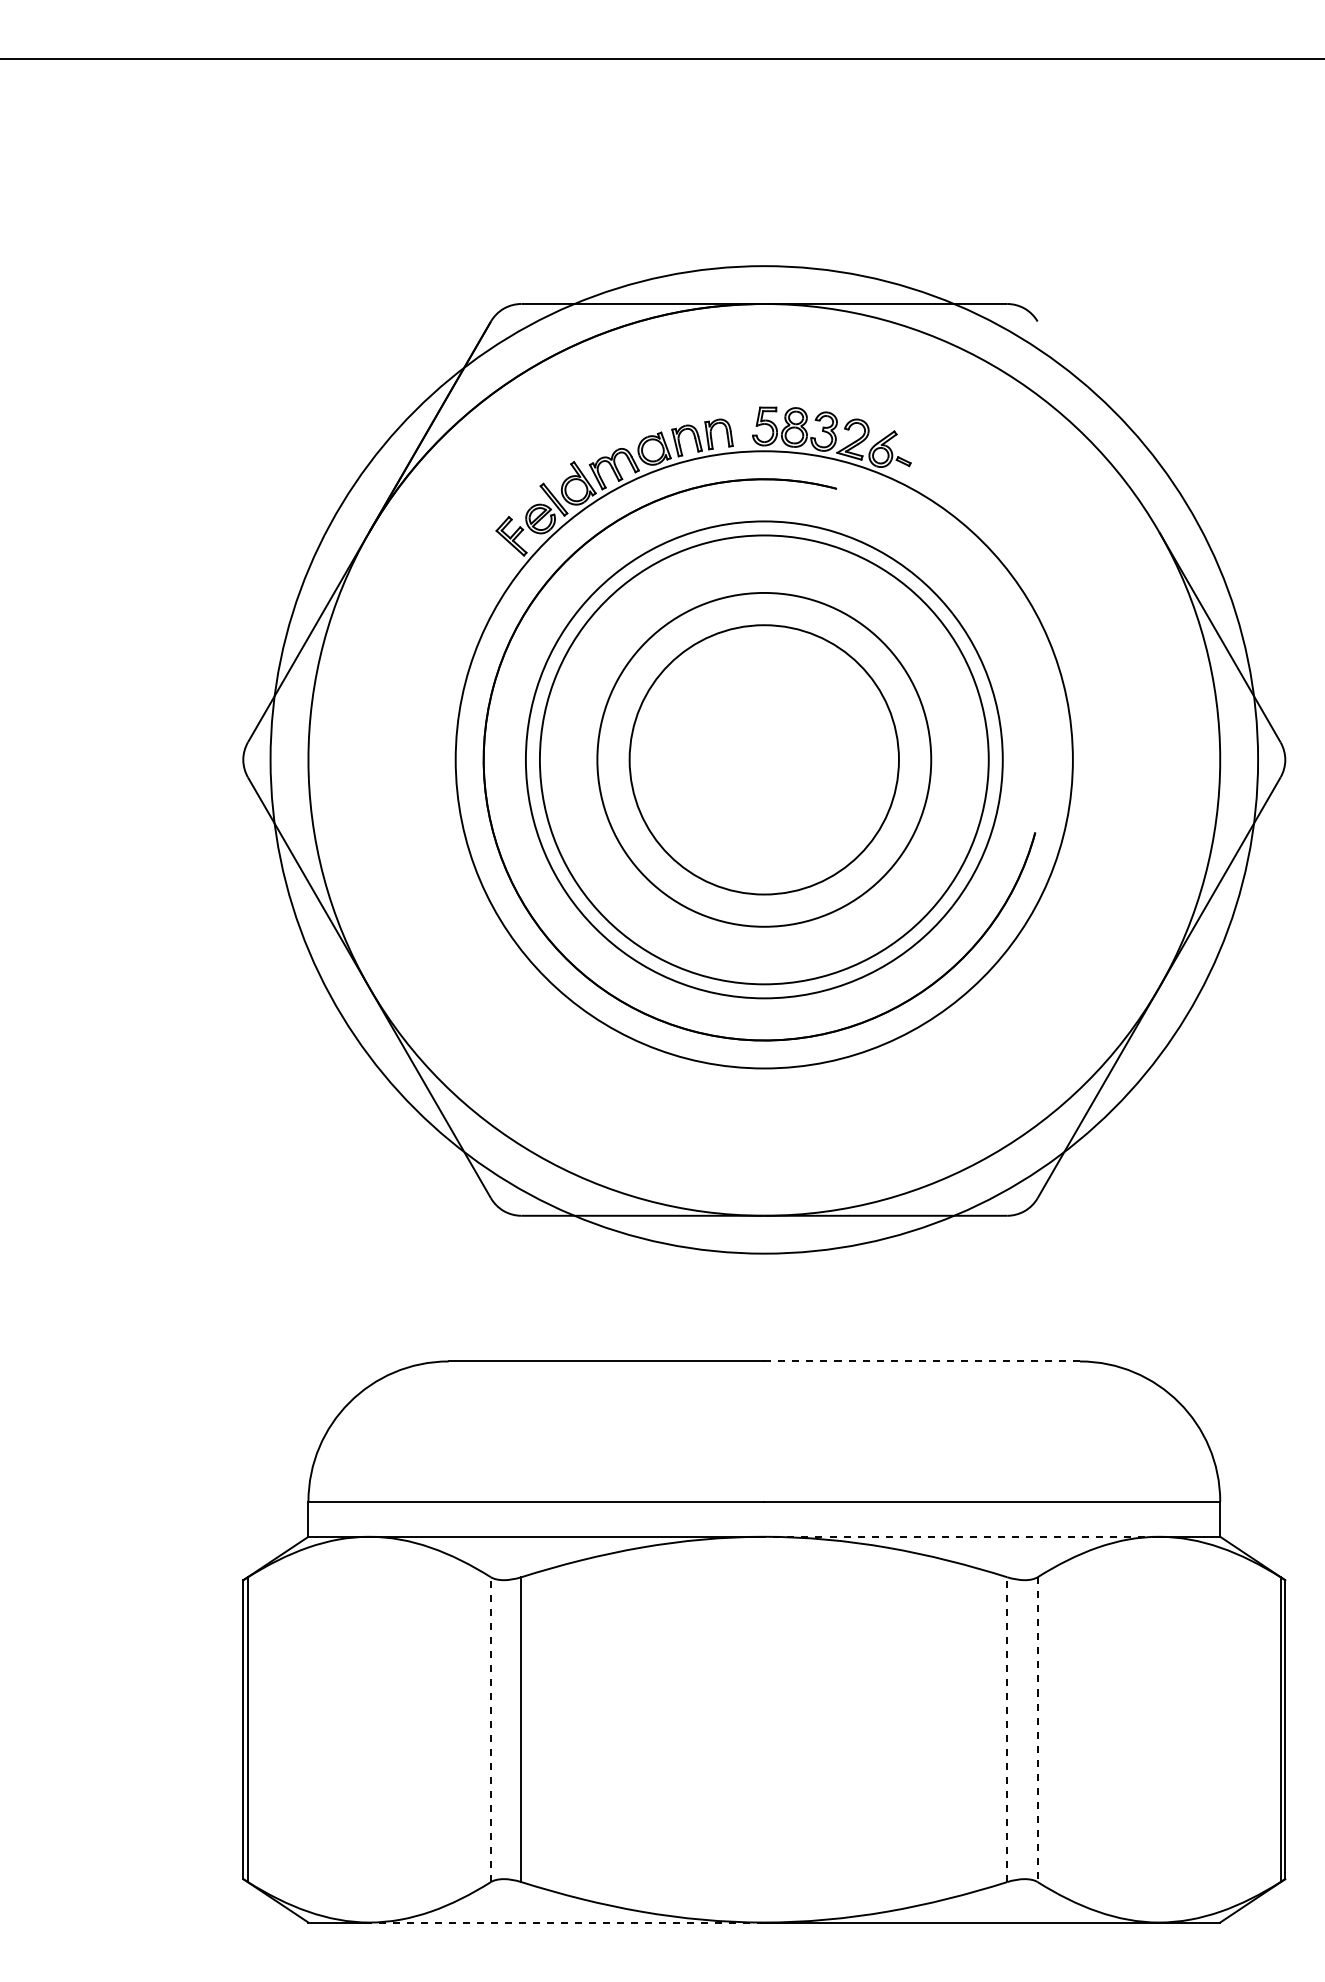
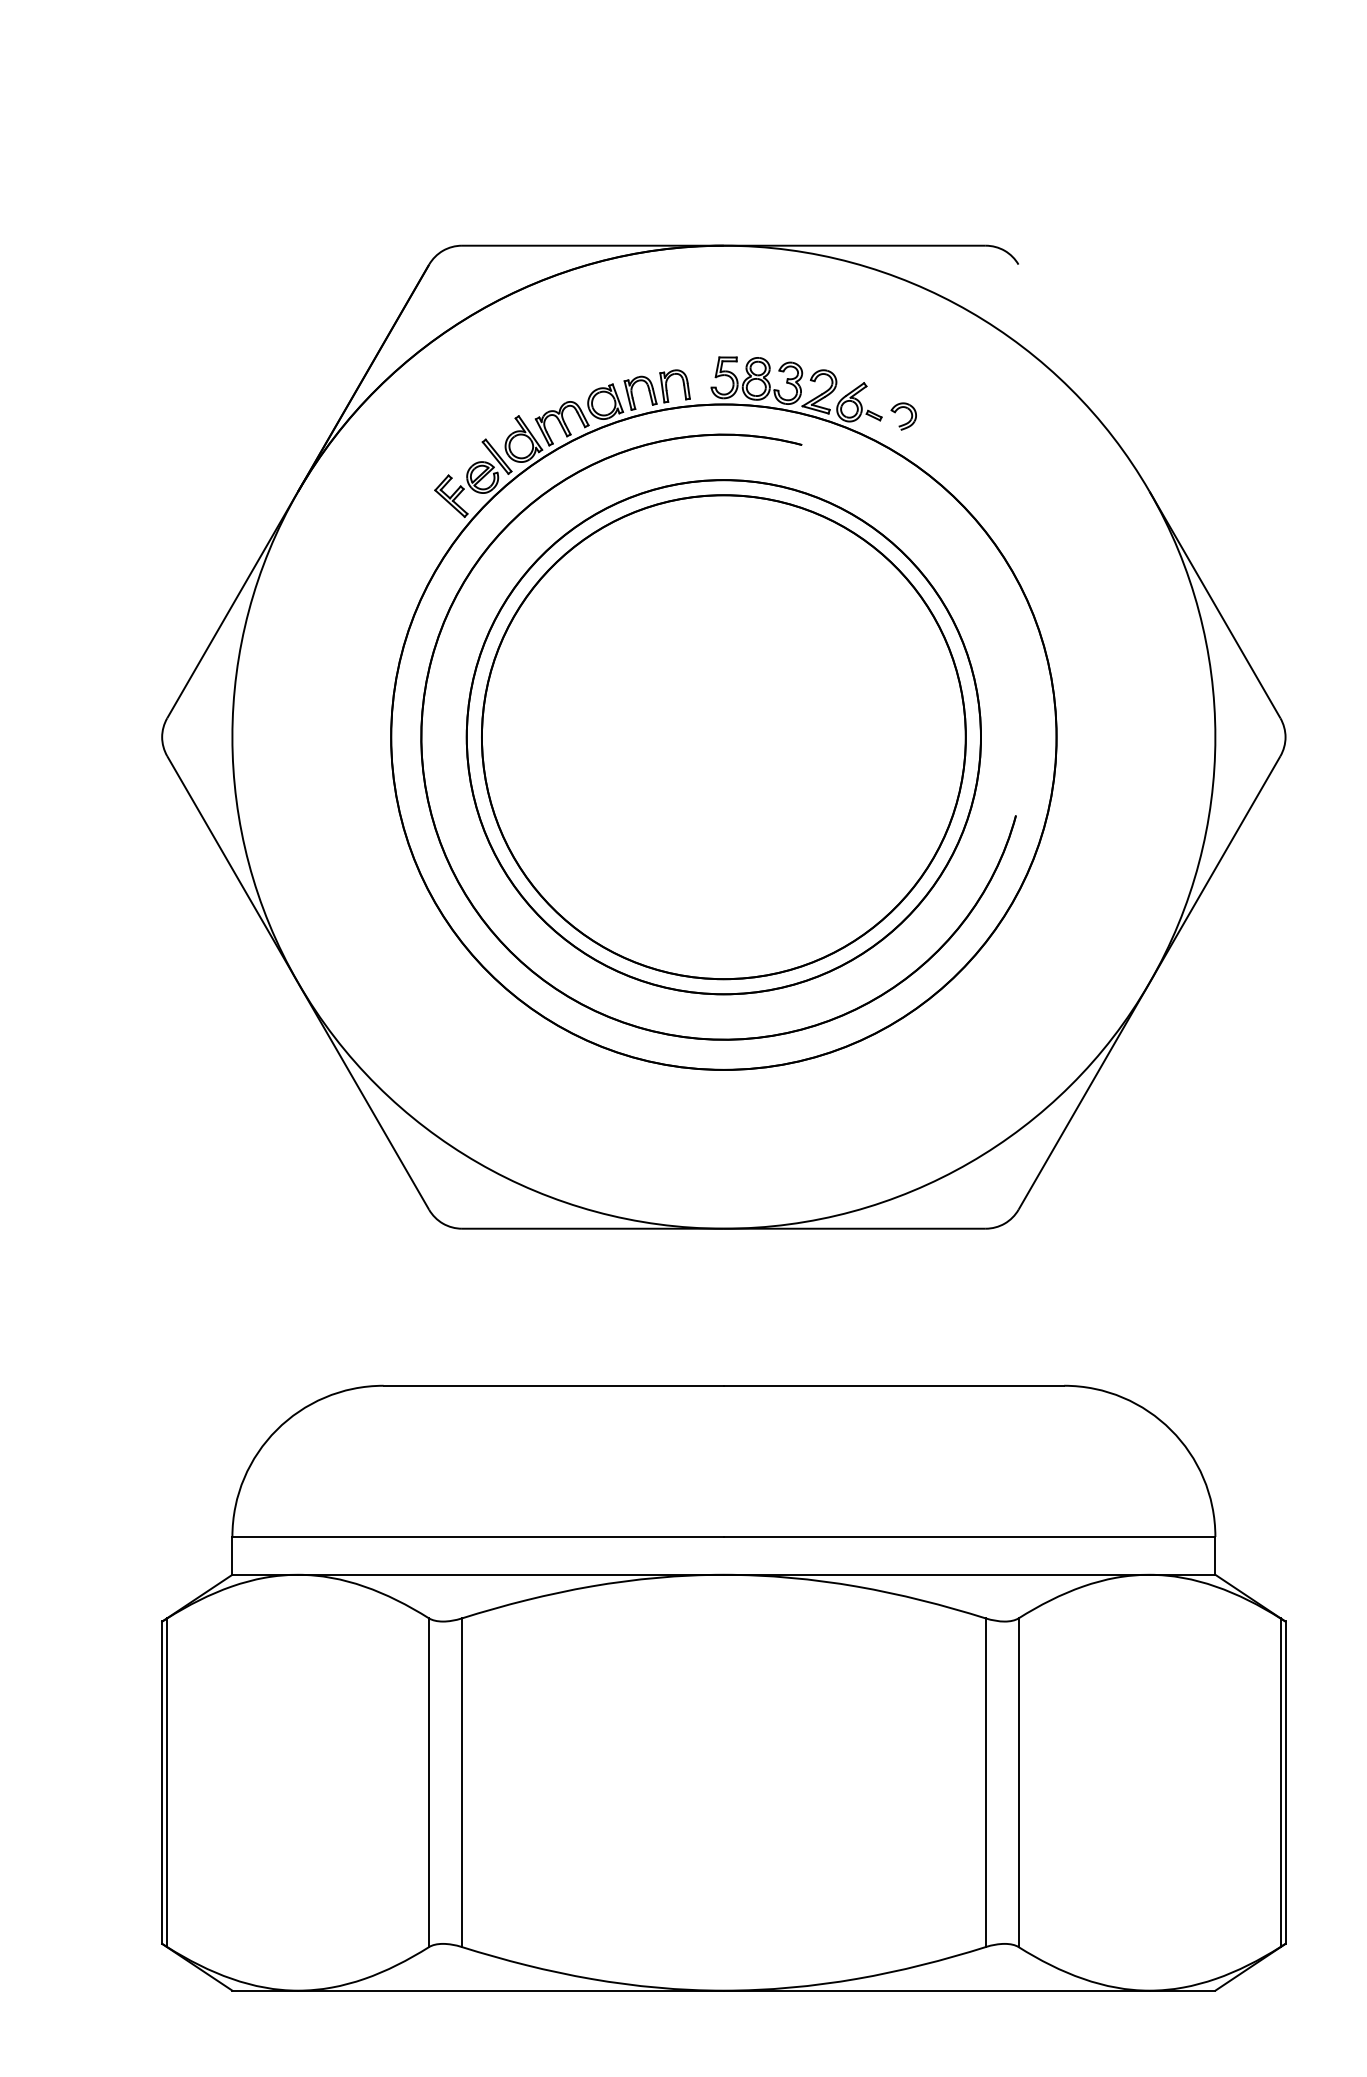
part: (931, 462) -> (904, 416), added
circle: (763, 759) -> (722, 736), size x0.62
circle: (763, 759) -> (722, 736), size x1.43
circle: (763, 759) -> (722, 736), size x1.67
line: (922, 1361) -> (894, 1385), dashed -> solid
line: (961, 1536) -> (936, 1574), dashed -> solid
line: (490, 1729) -> (428, 1782), dashed -> solid
line: (1007, 1729) -> (986, 1782), dashed -> solid
line: (1037, 1730) -> (1018, 1783), dashed -> solid
line: (566, 1922) -> (510, 1990), dashed -> solid

